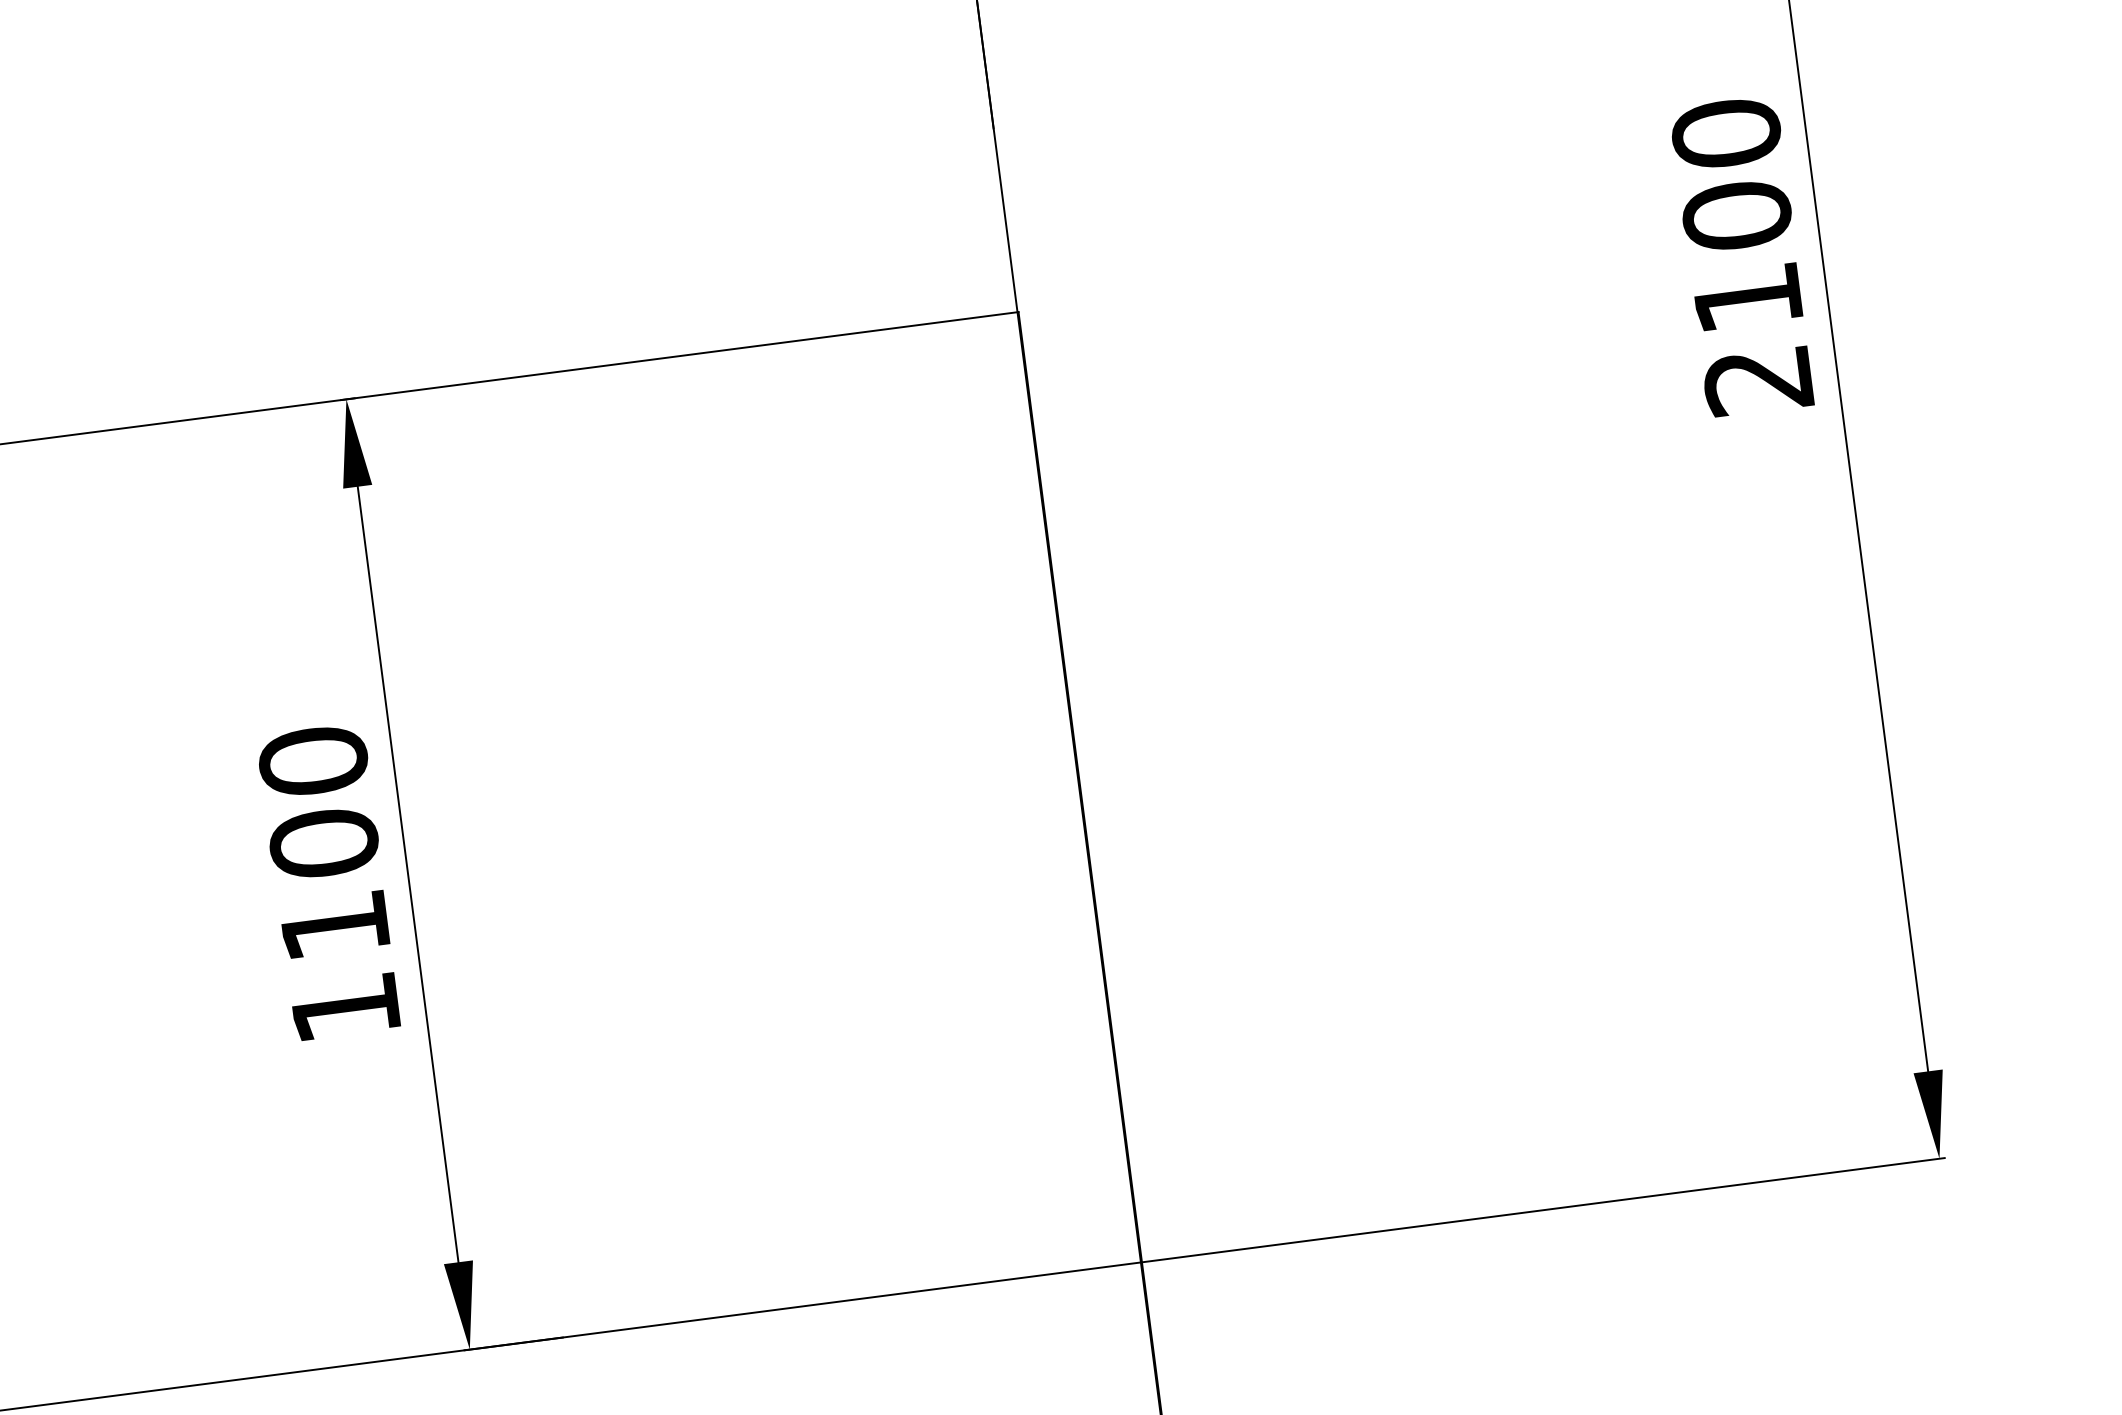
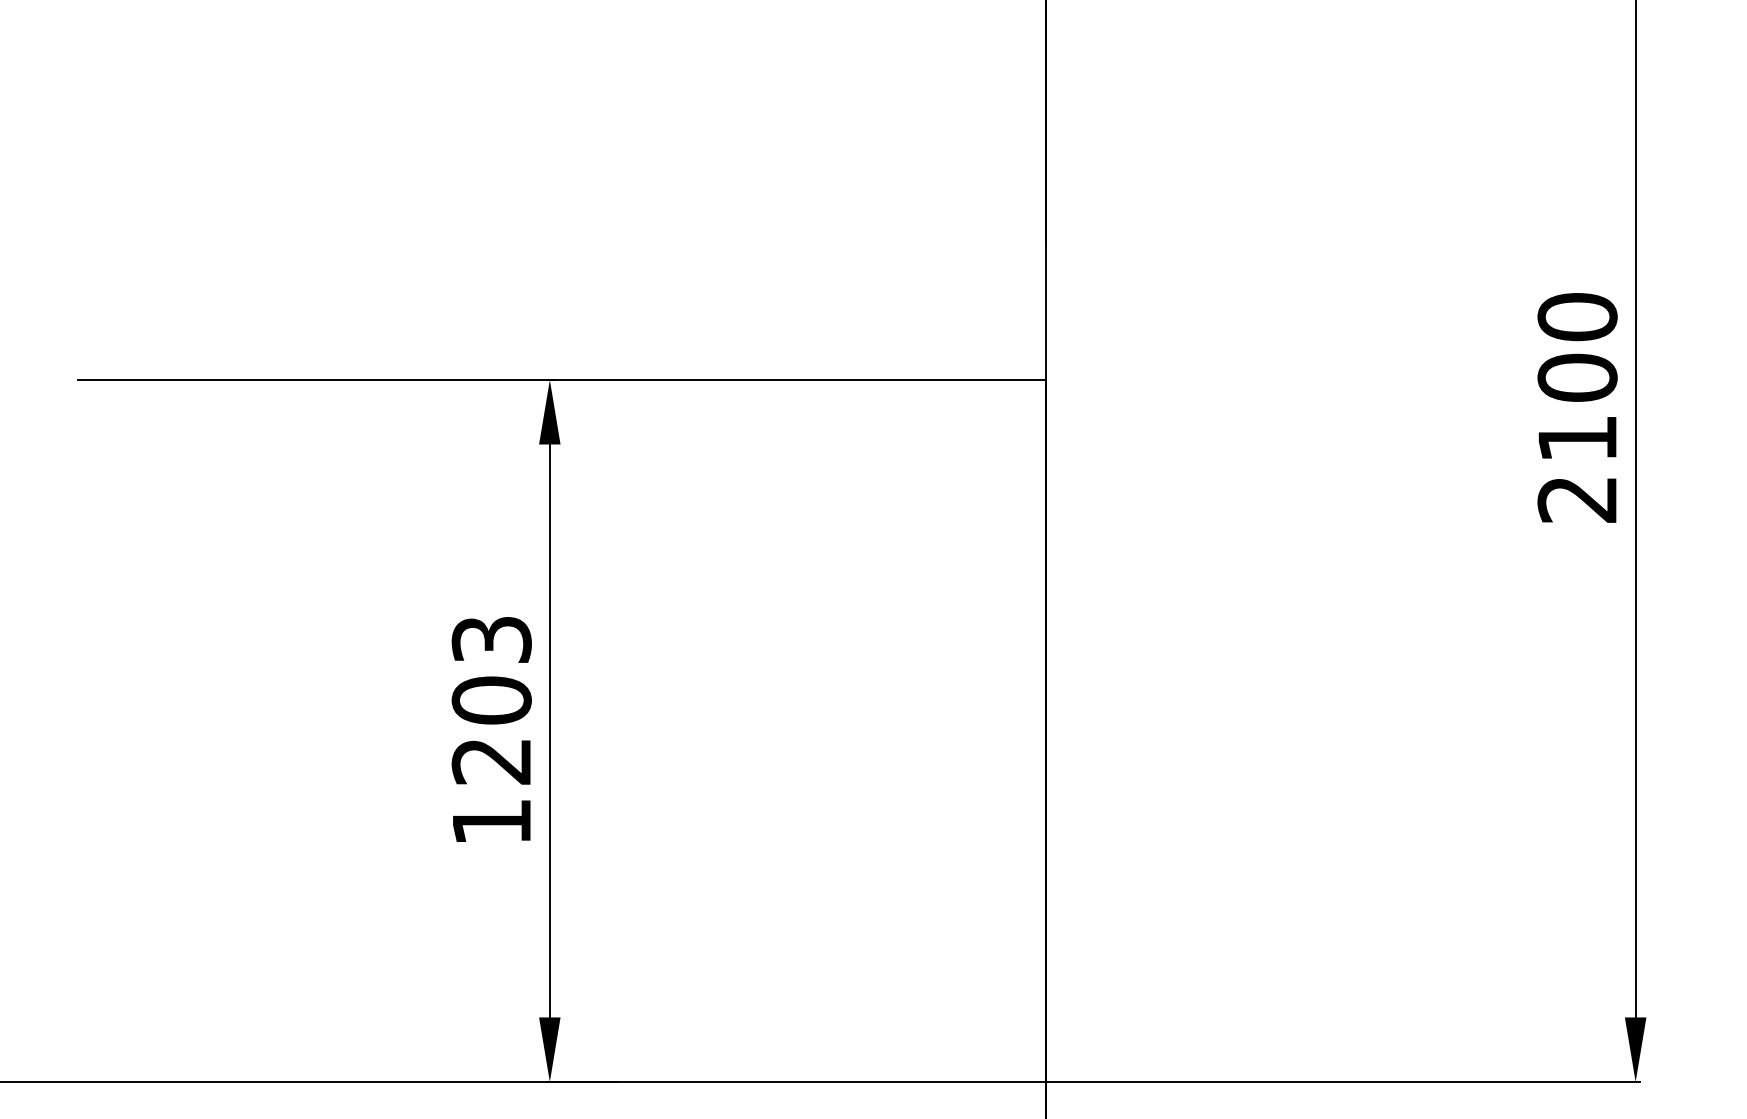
text: (323, 842) -> (491, 699), 1100 -> 1203

